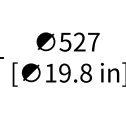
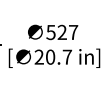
text: (68, 72) -> (53, 56), 19.8 -> 20.7

